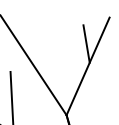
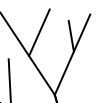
line: (47, 39) -> (39, 32), added

